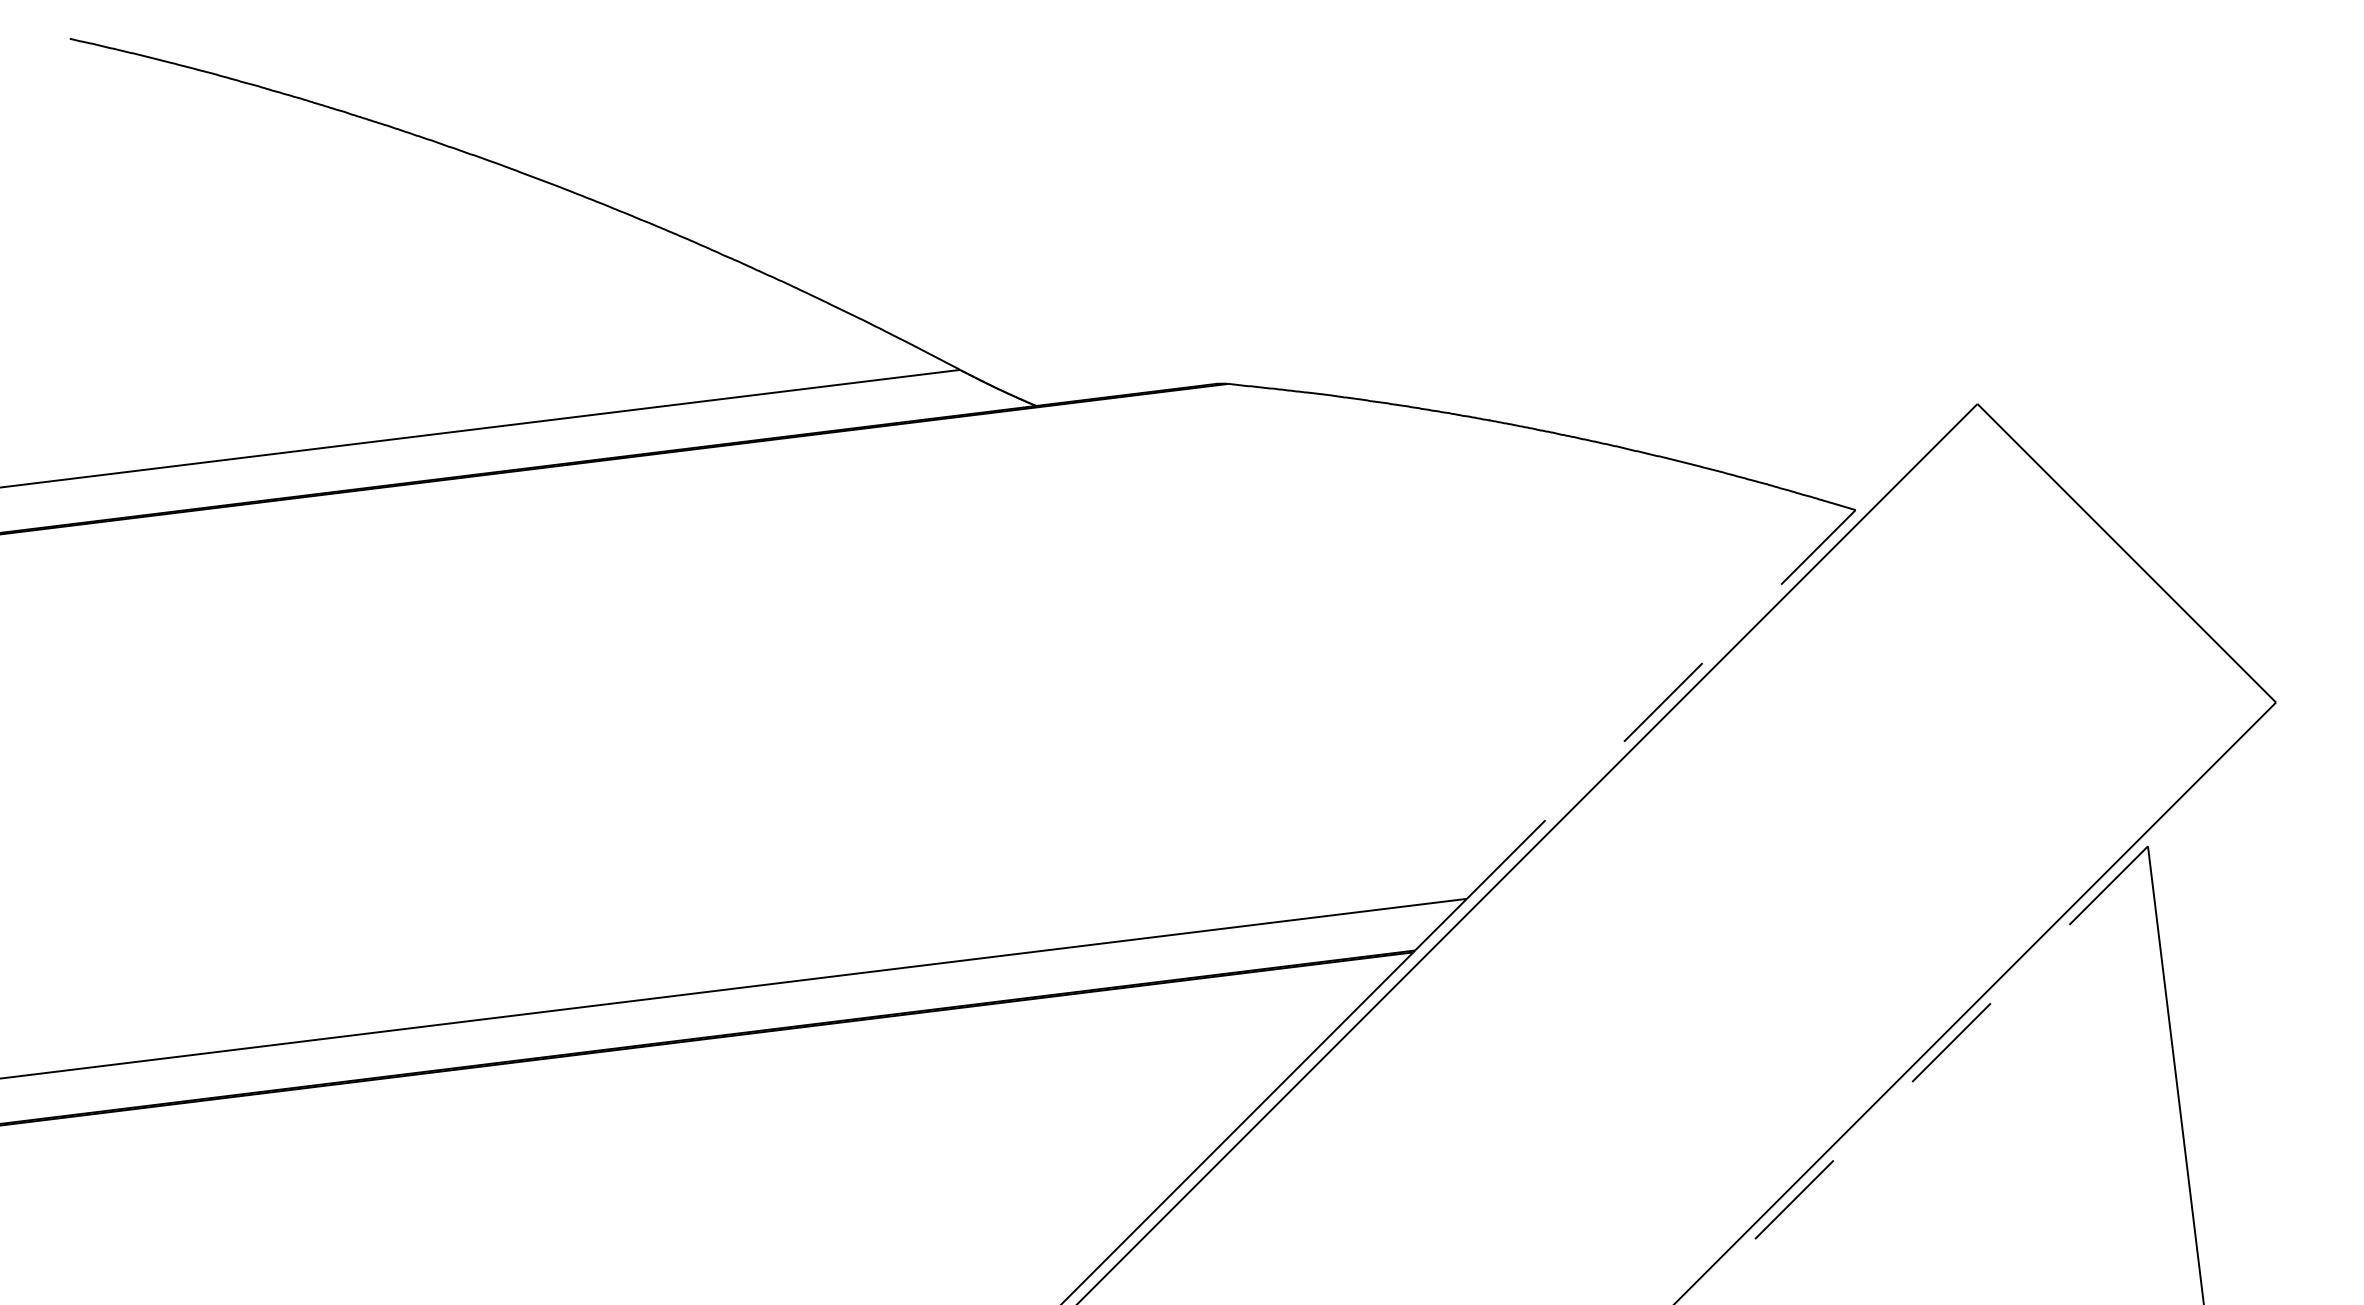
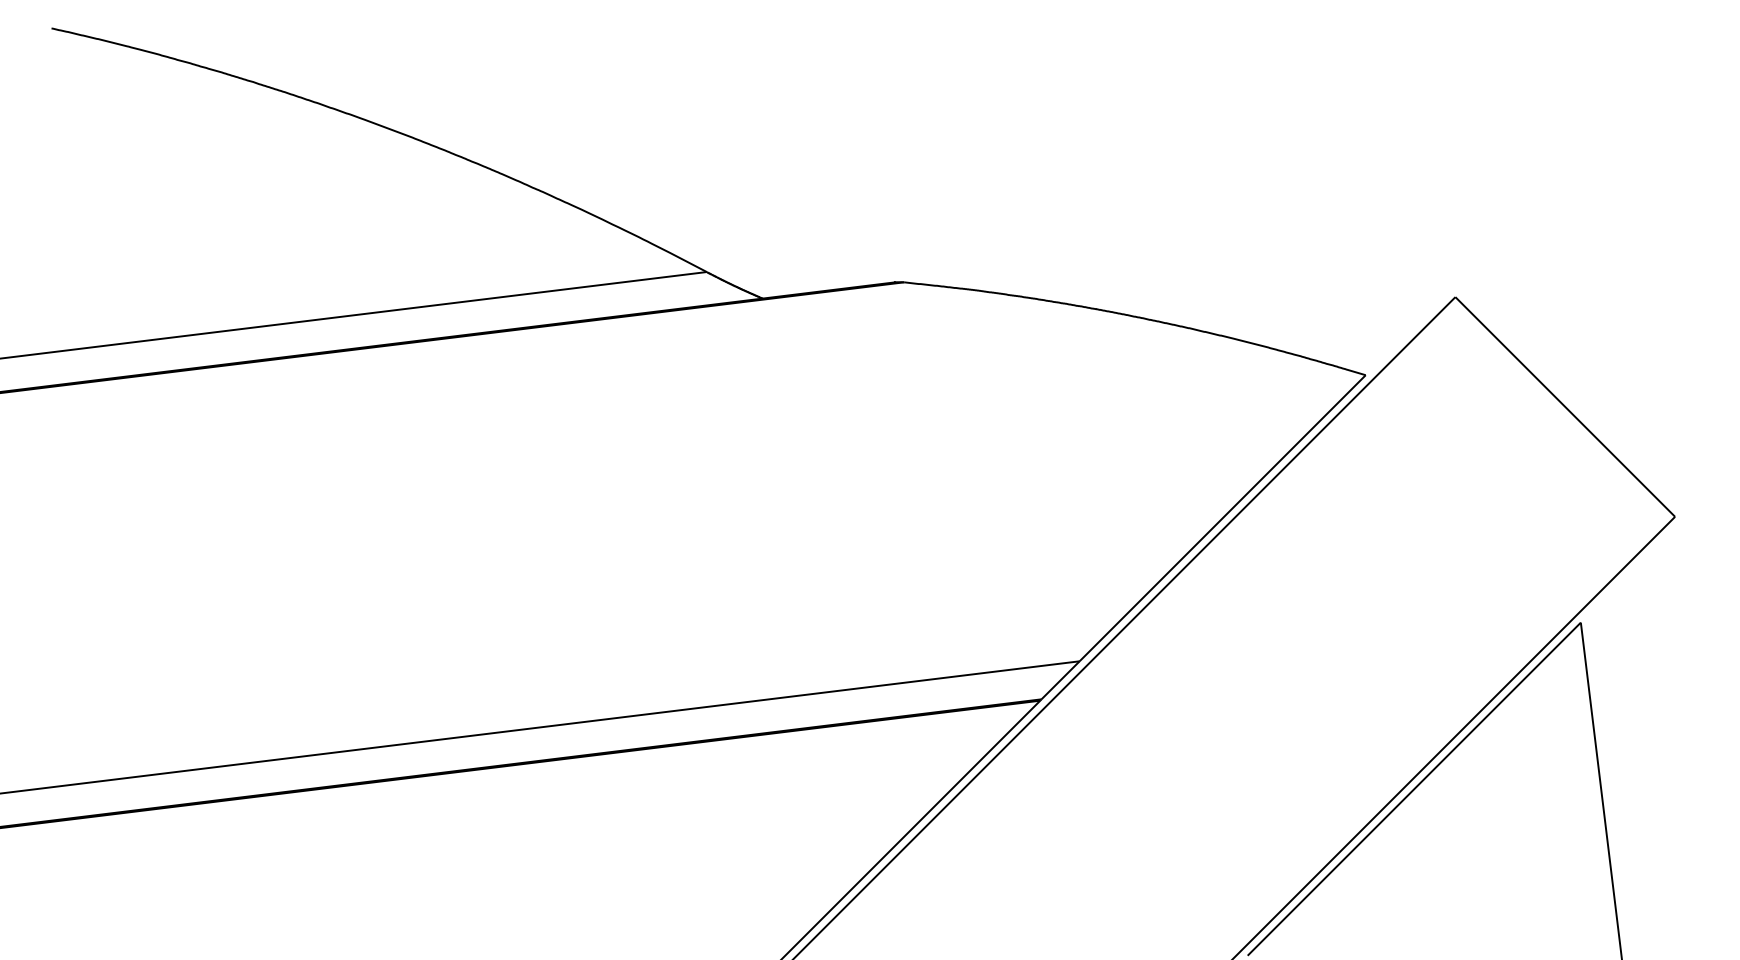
line: (1661, 704) -> (1222, 518), dashed -> solid
line: (1921, 1072) -> (1414, 789), dashed -> solid

